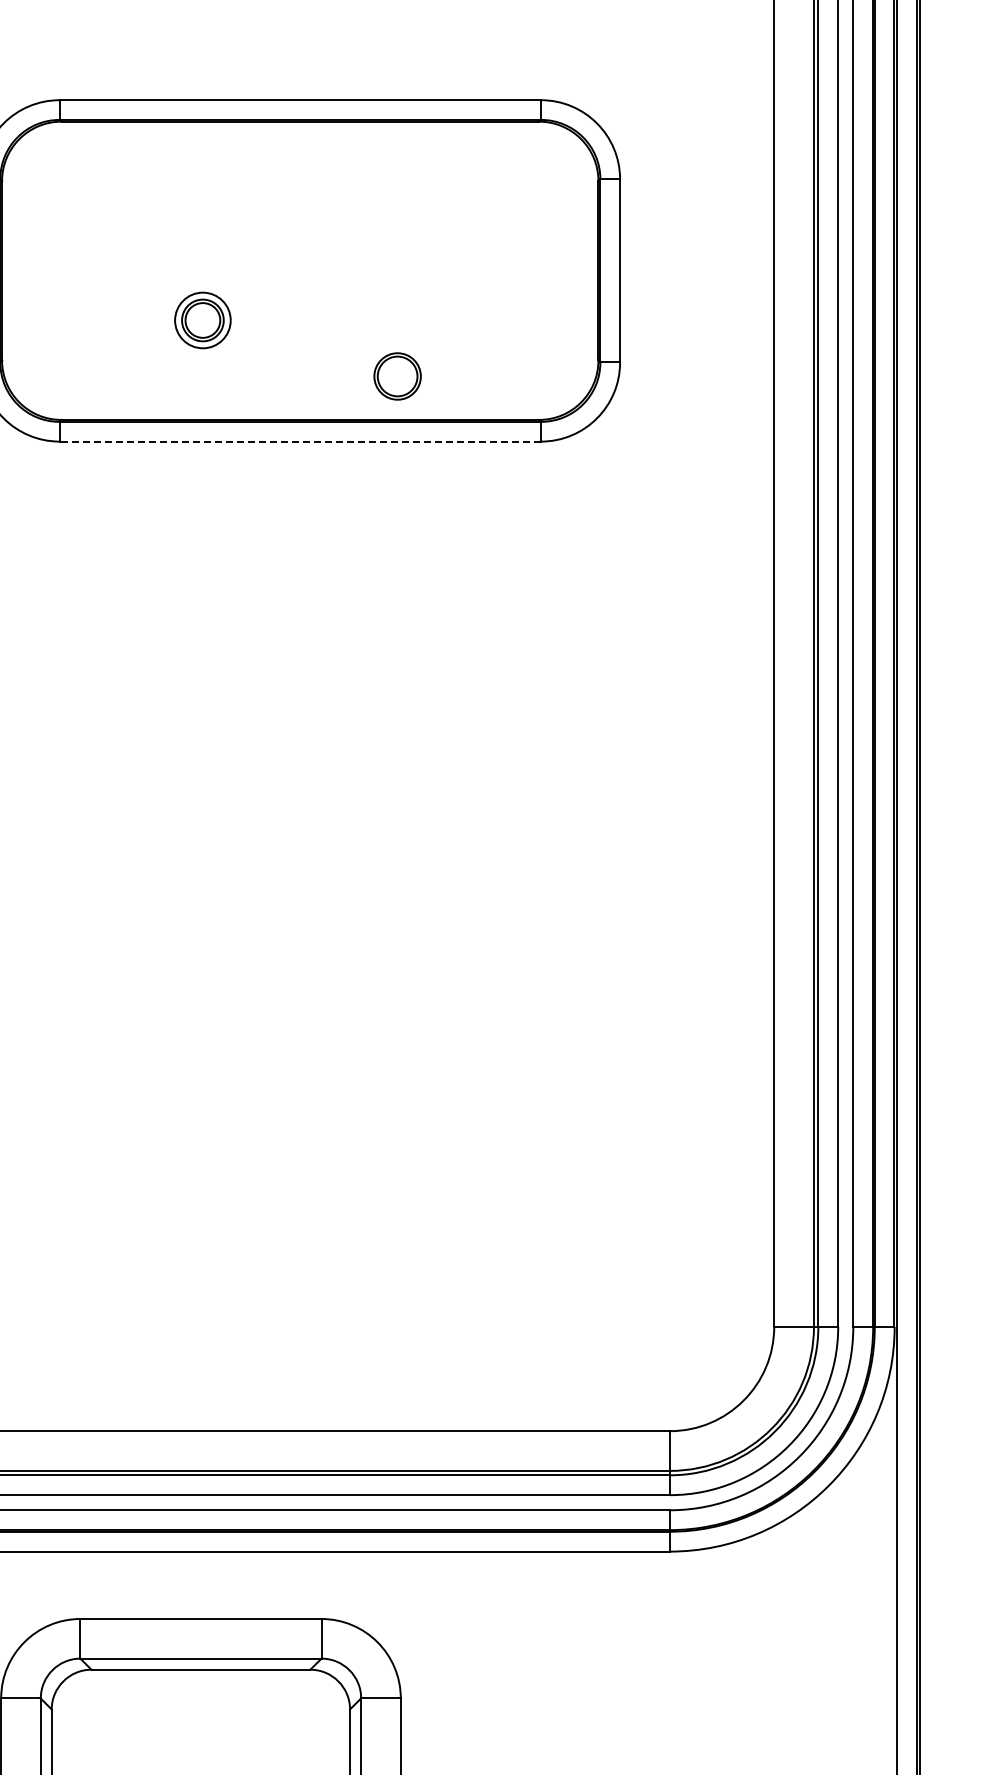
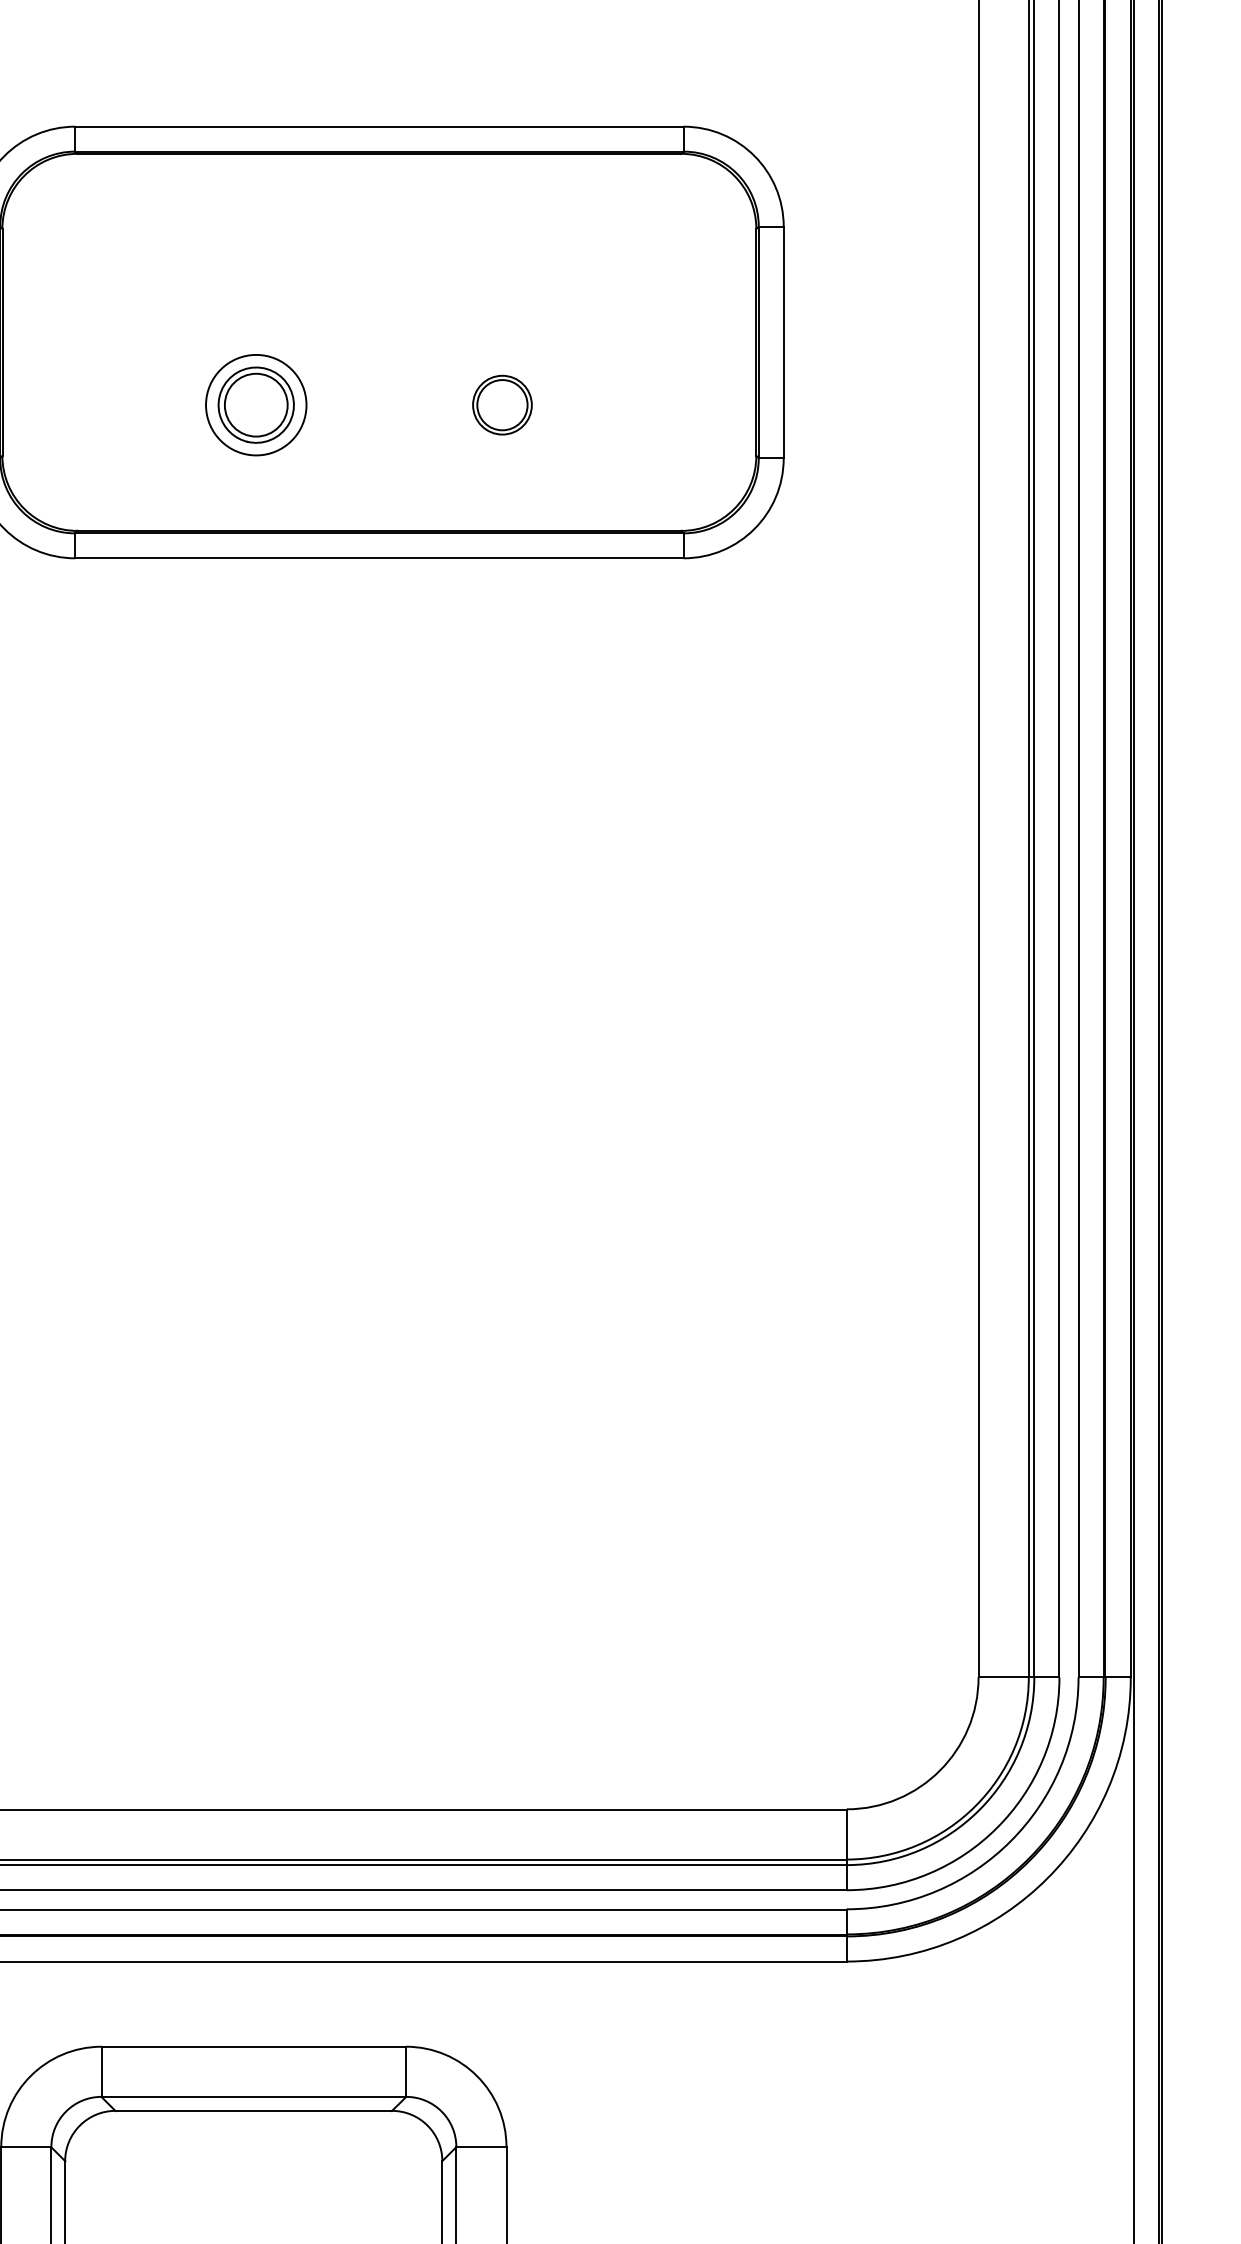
part: (202, 320) -> (255, 405), size x1.43
part: (397, 376) -> (502, 405), moved
line: (300, 441) -> (379, 558), dashed -> solid

